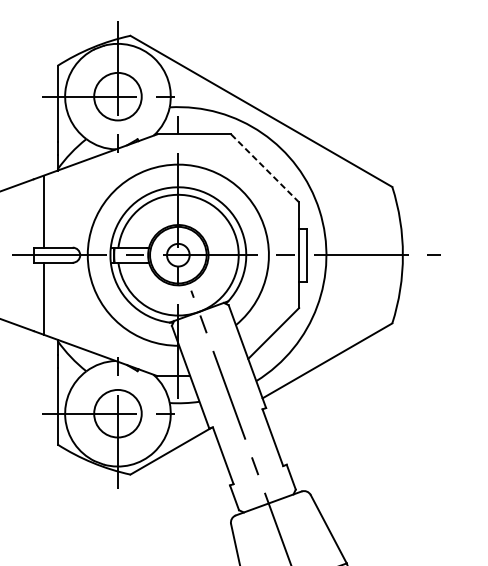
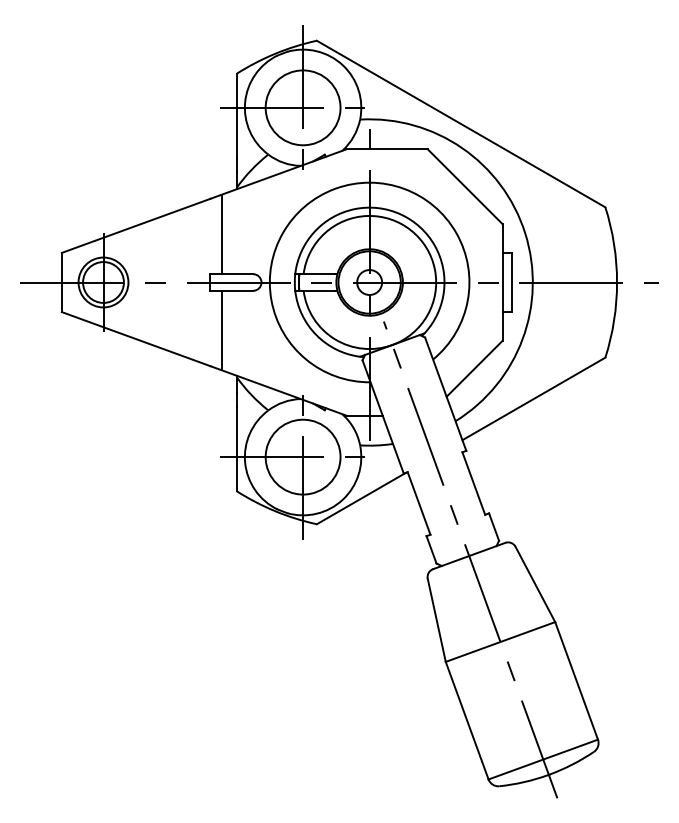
circle: (117, 96) -> (302, 107), size x1.43
line: (265, 168) -> (465, 186), dashed -> solid
circle: (117, 413) -> (302, 456), size x1.43

